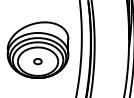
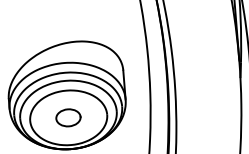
part: (37, 61) -> (67, 117), size x1.67

